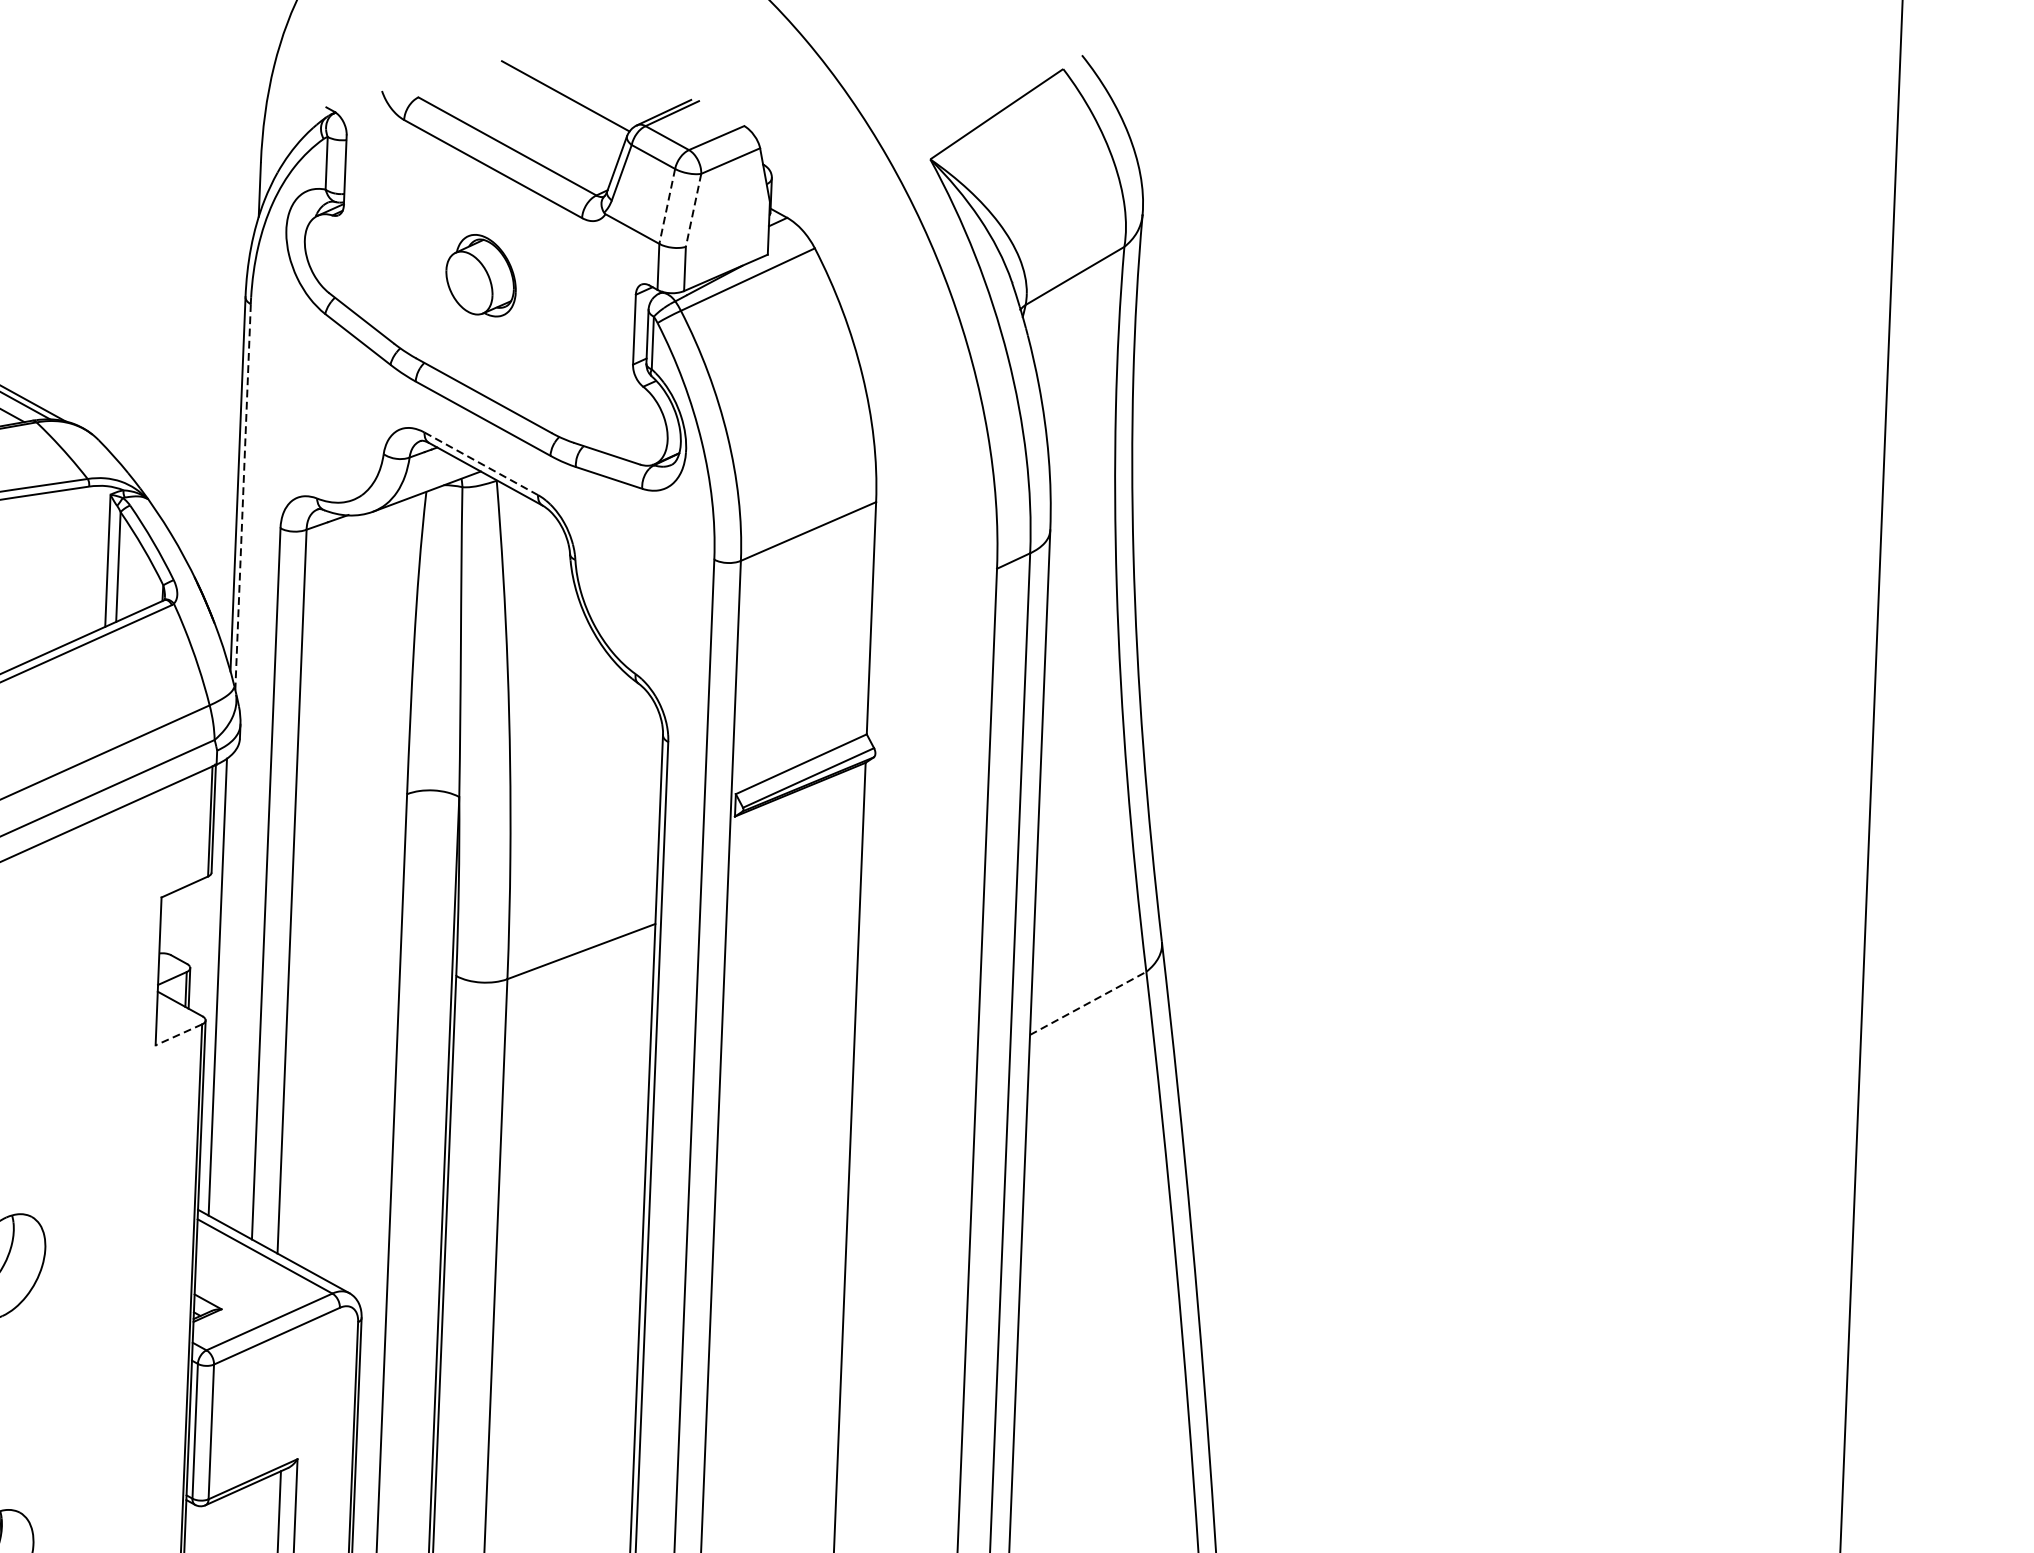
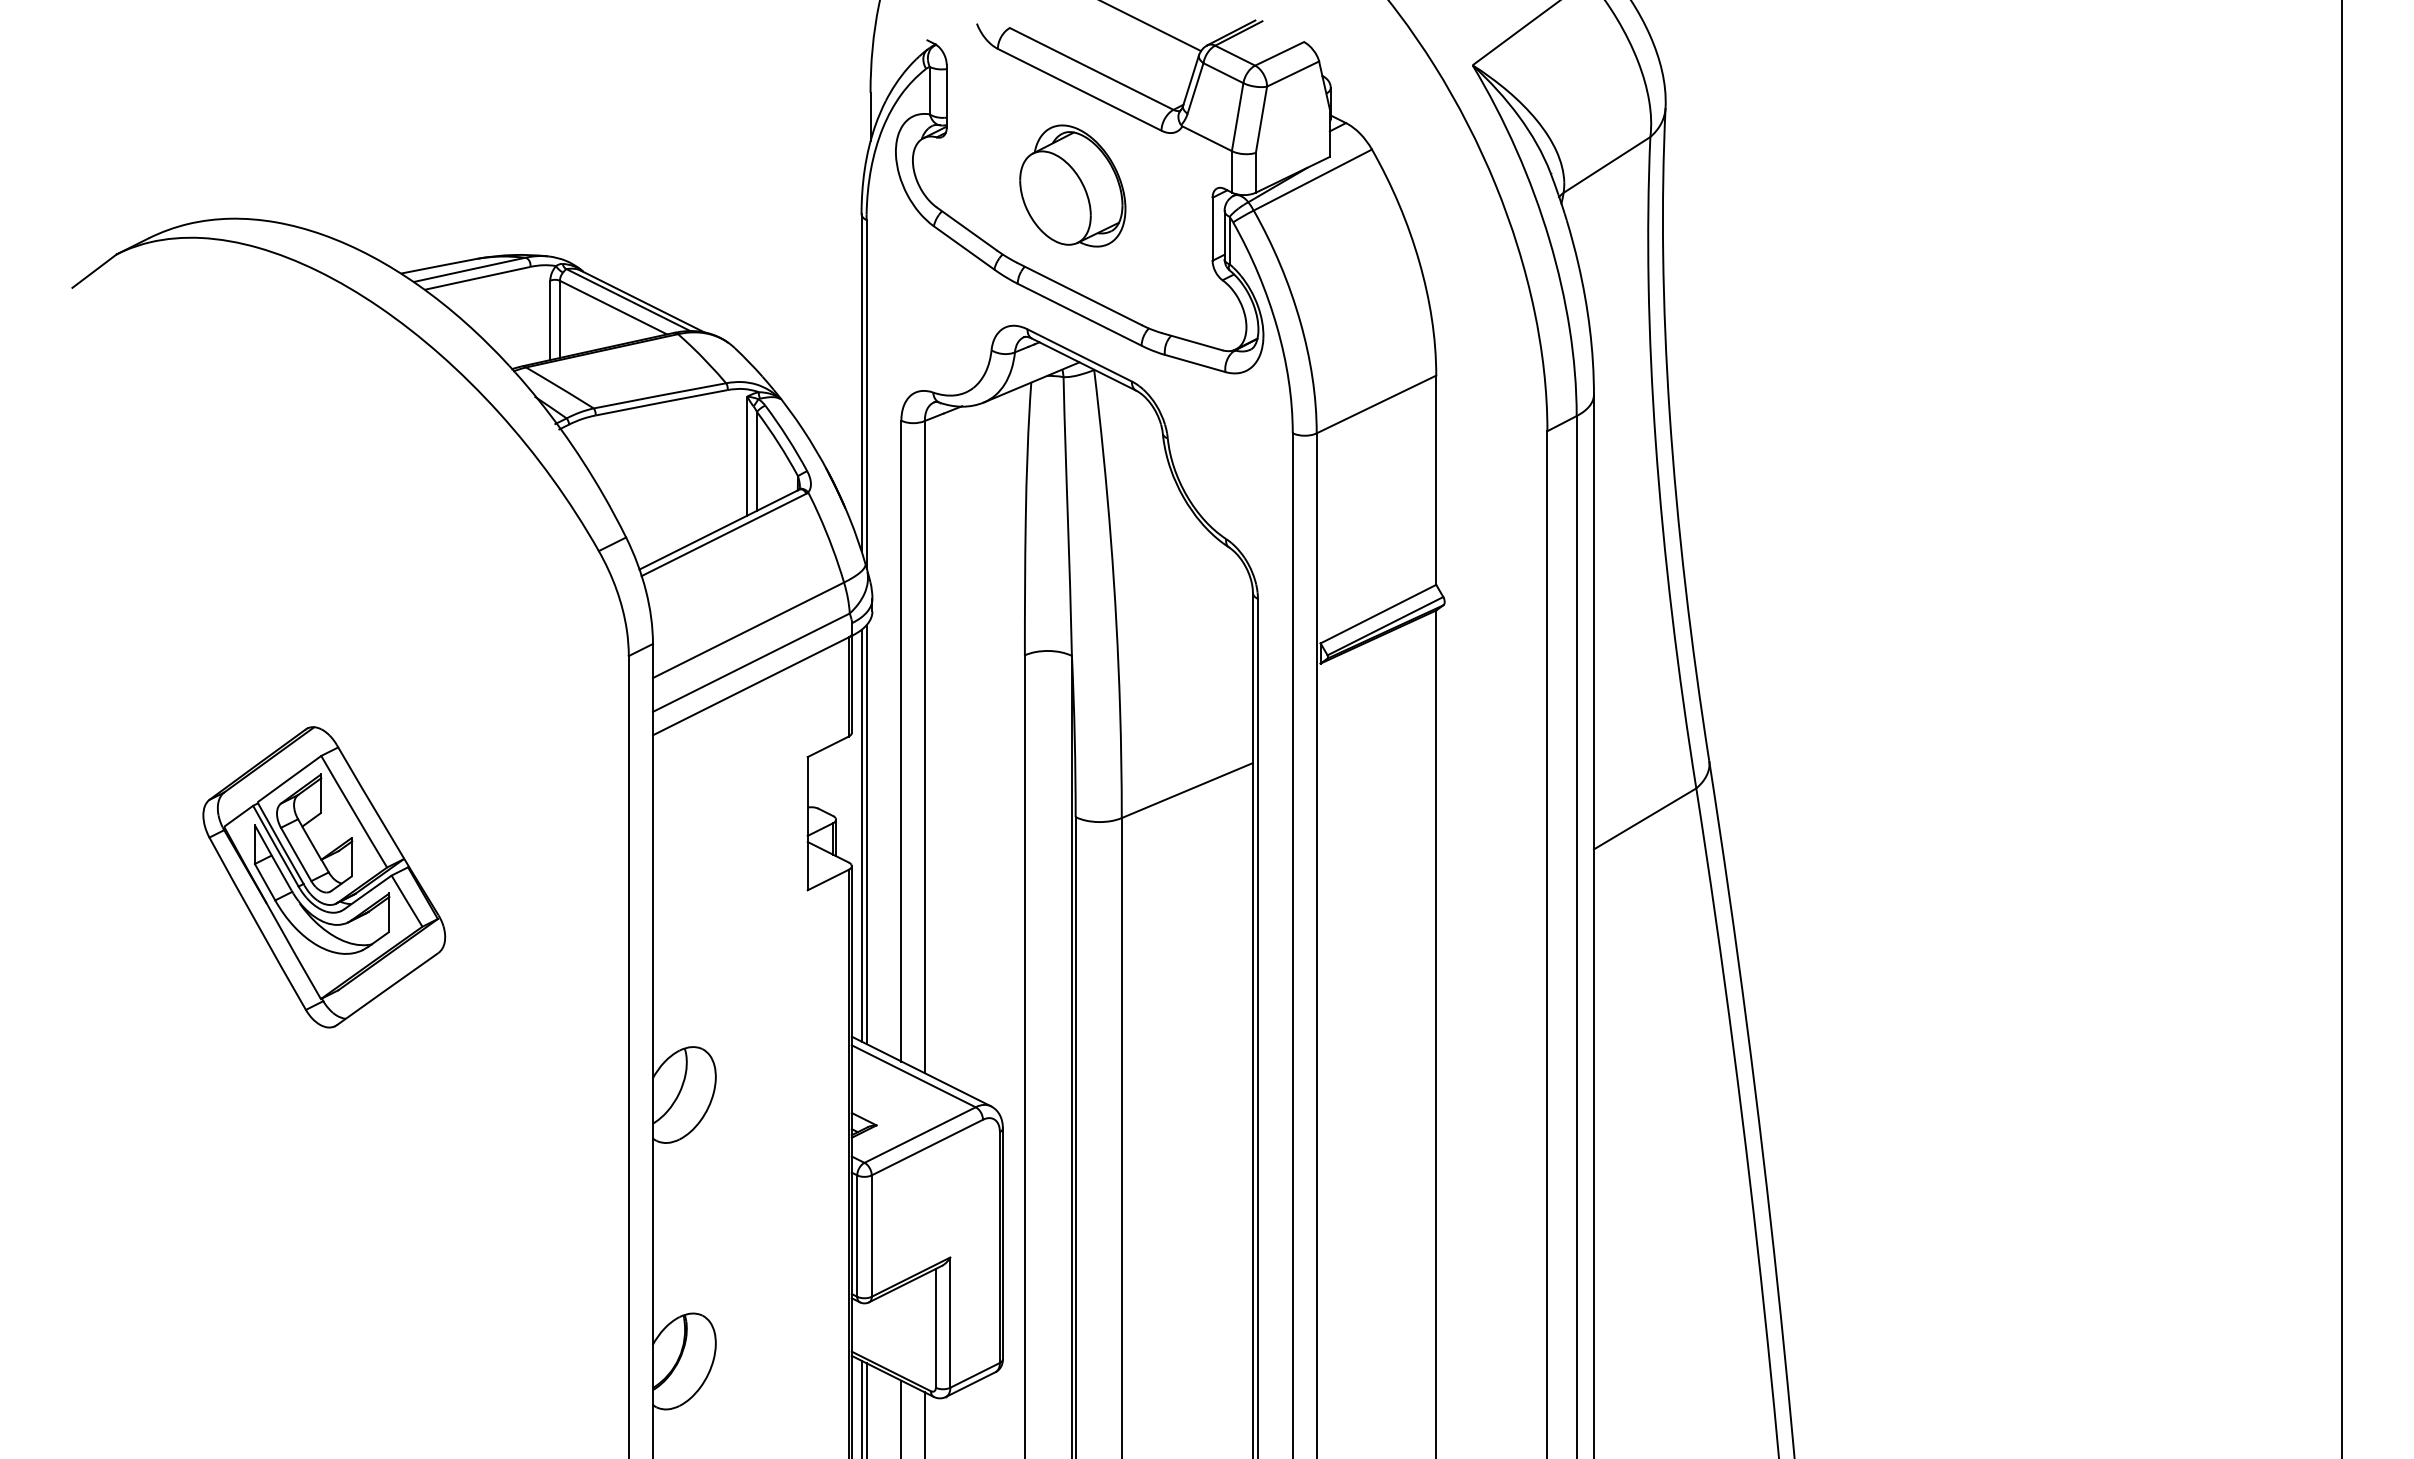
line: (667, 206) -> (1237, 117), dashed -> solid
line: (693, 210) -> (1261, 119), dashed -> solid
part: (480, 274) -> (1072, 185), size x1.67
line: (482, 463) -> (1080, 355), dashed -> solid
line: (242, 497) -> (866, 394), dashed -> solid
line: (223, 986) -> (866, 834), added
line: (1088, 1002) -> (1645, 818), dashed -> solid
line: (179, 1035) -> (828, 880), dashed -> solid

